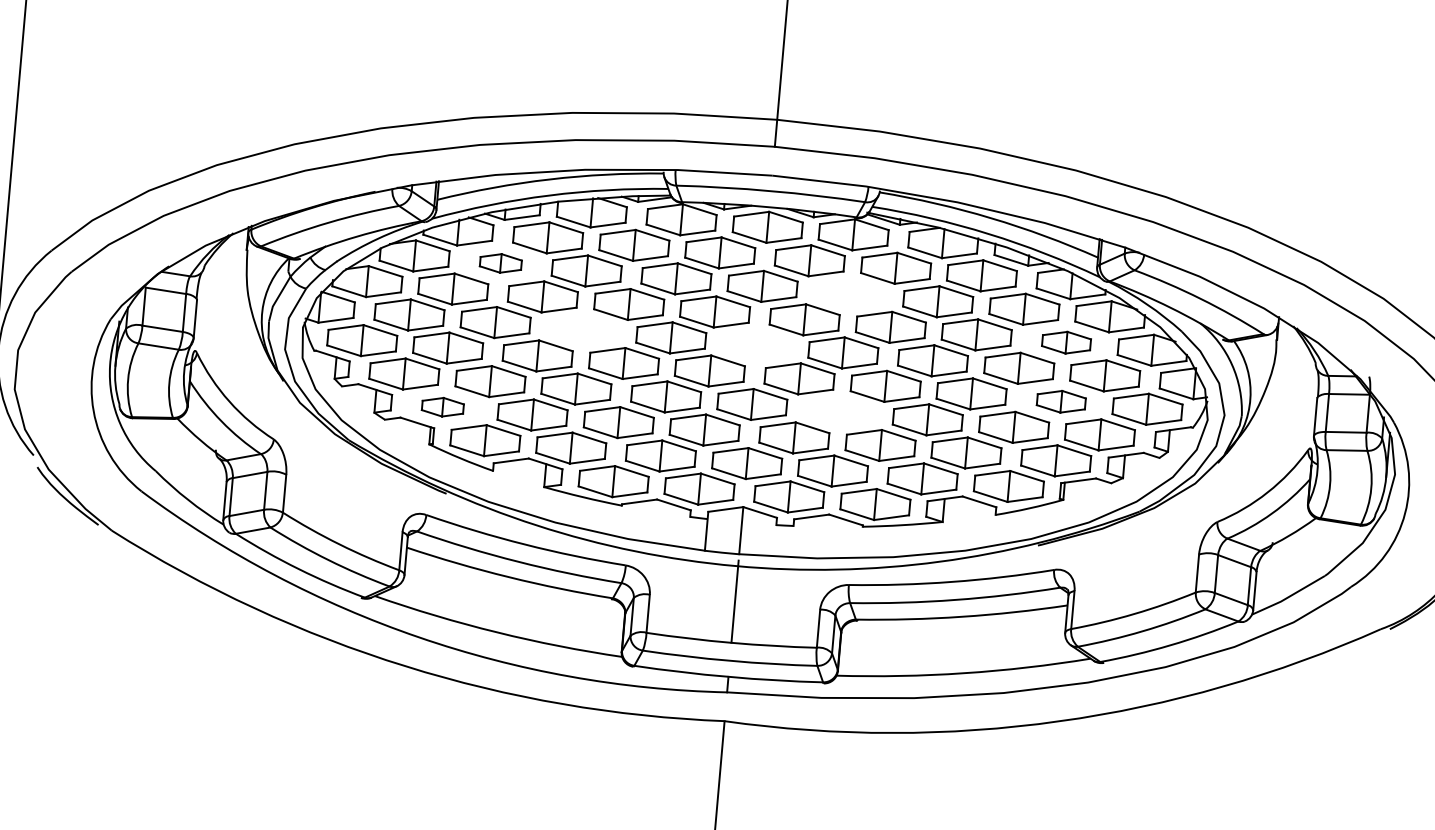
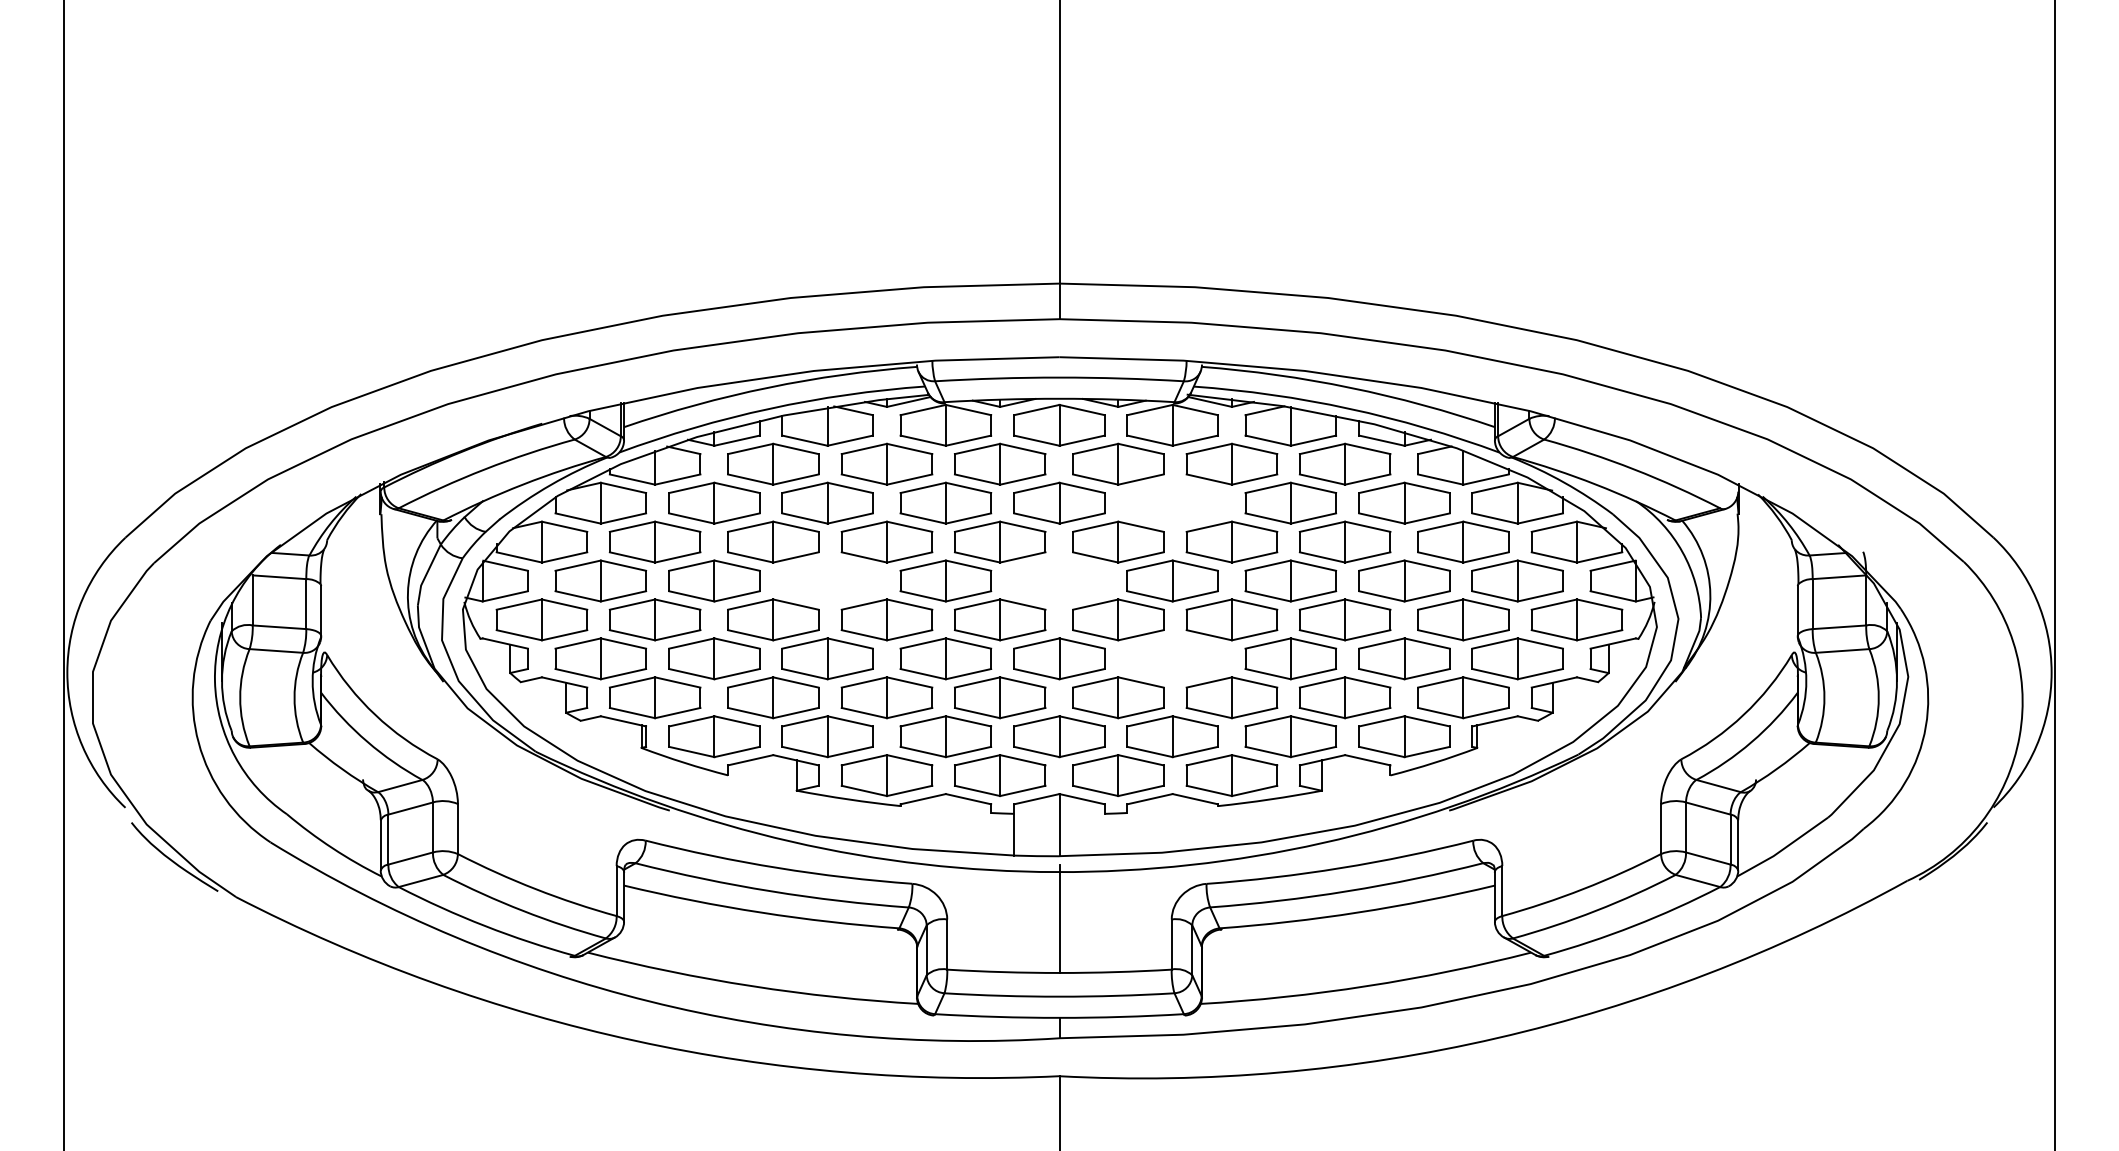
part: (500, 262) -> (714, 502), size x1.67
part: (1066, 342) -> (1463, 541), size x1.43
part: (1061, 401) -> (1463, 619), size x1.43
part: (442, 406) -> (654, 697), size x1.67

